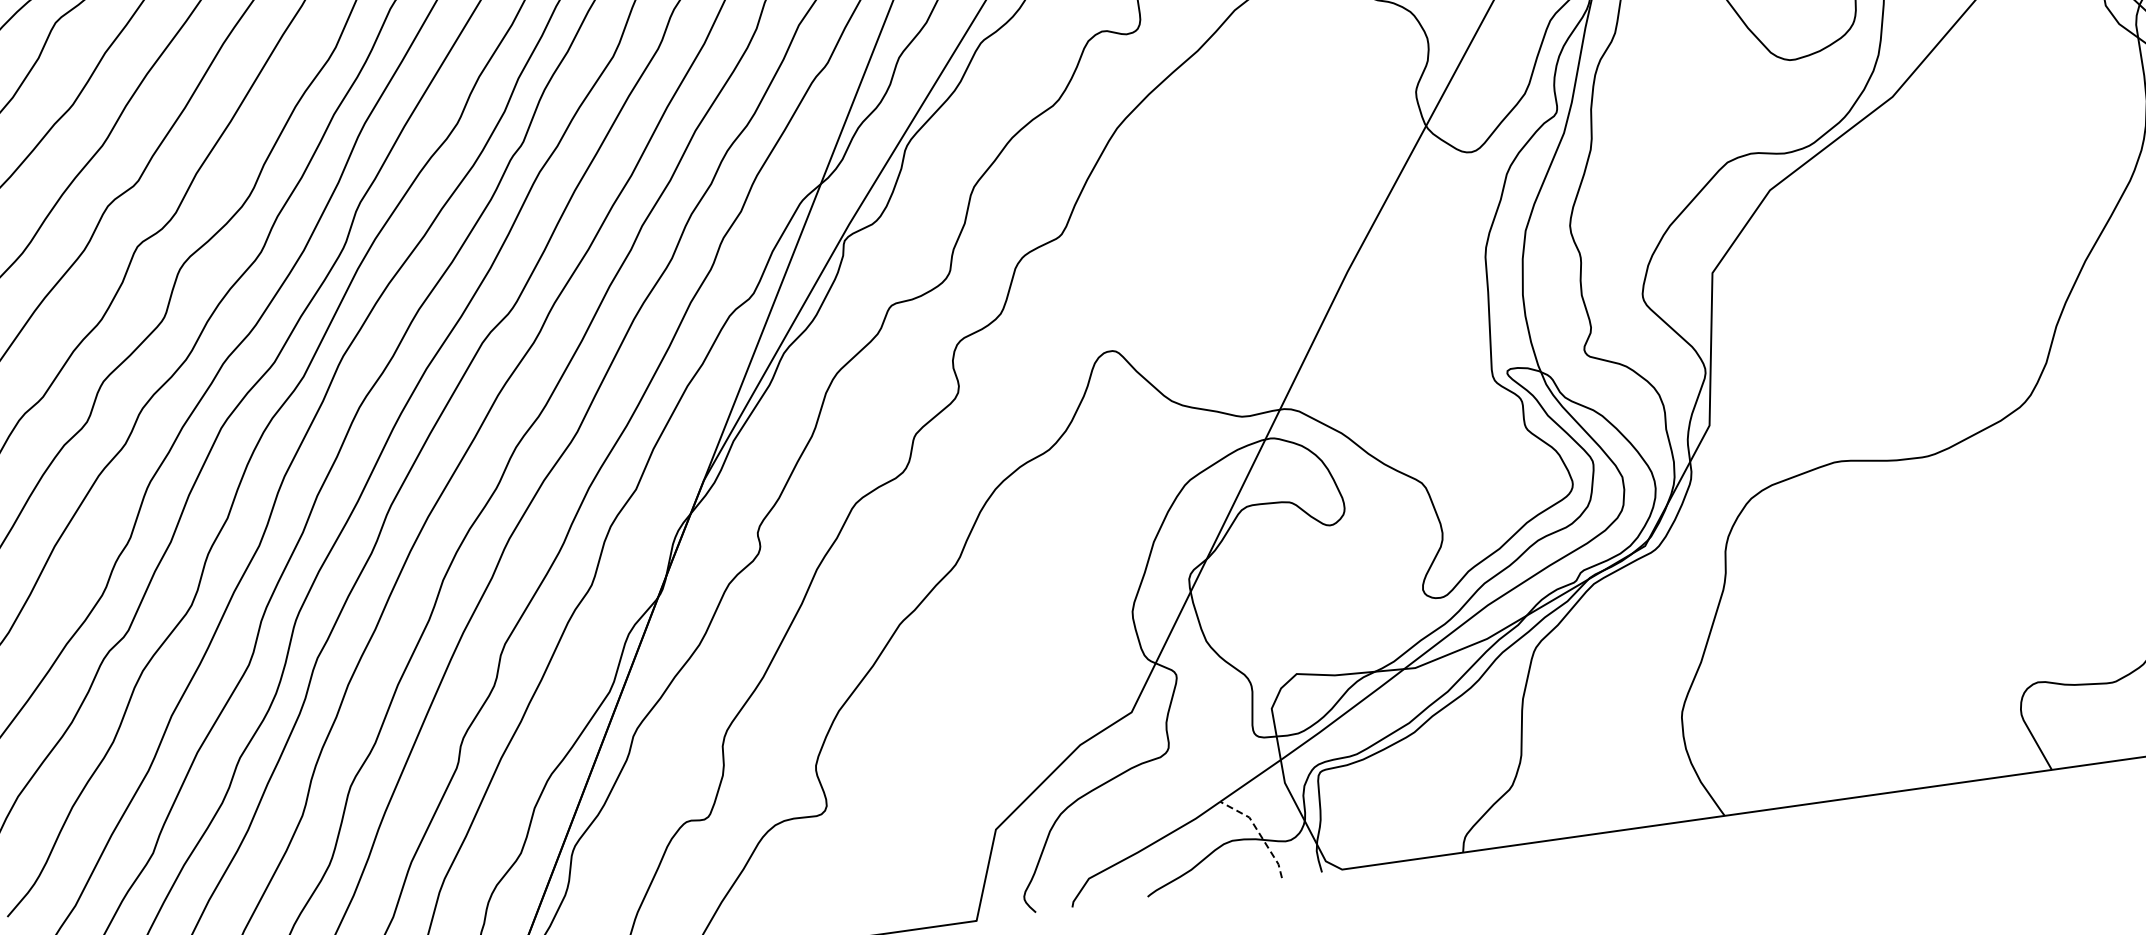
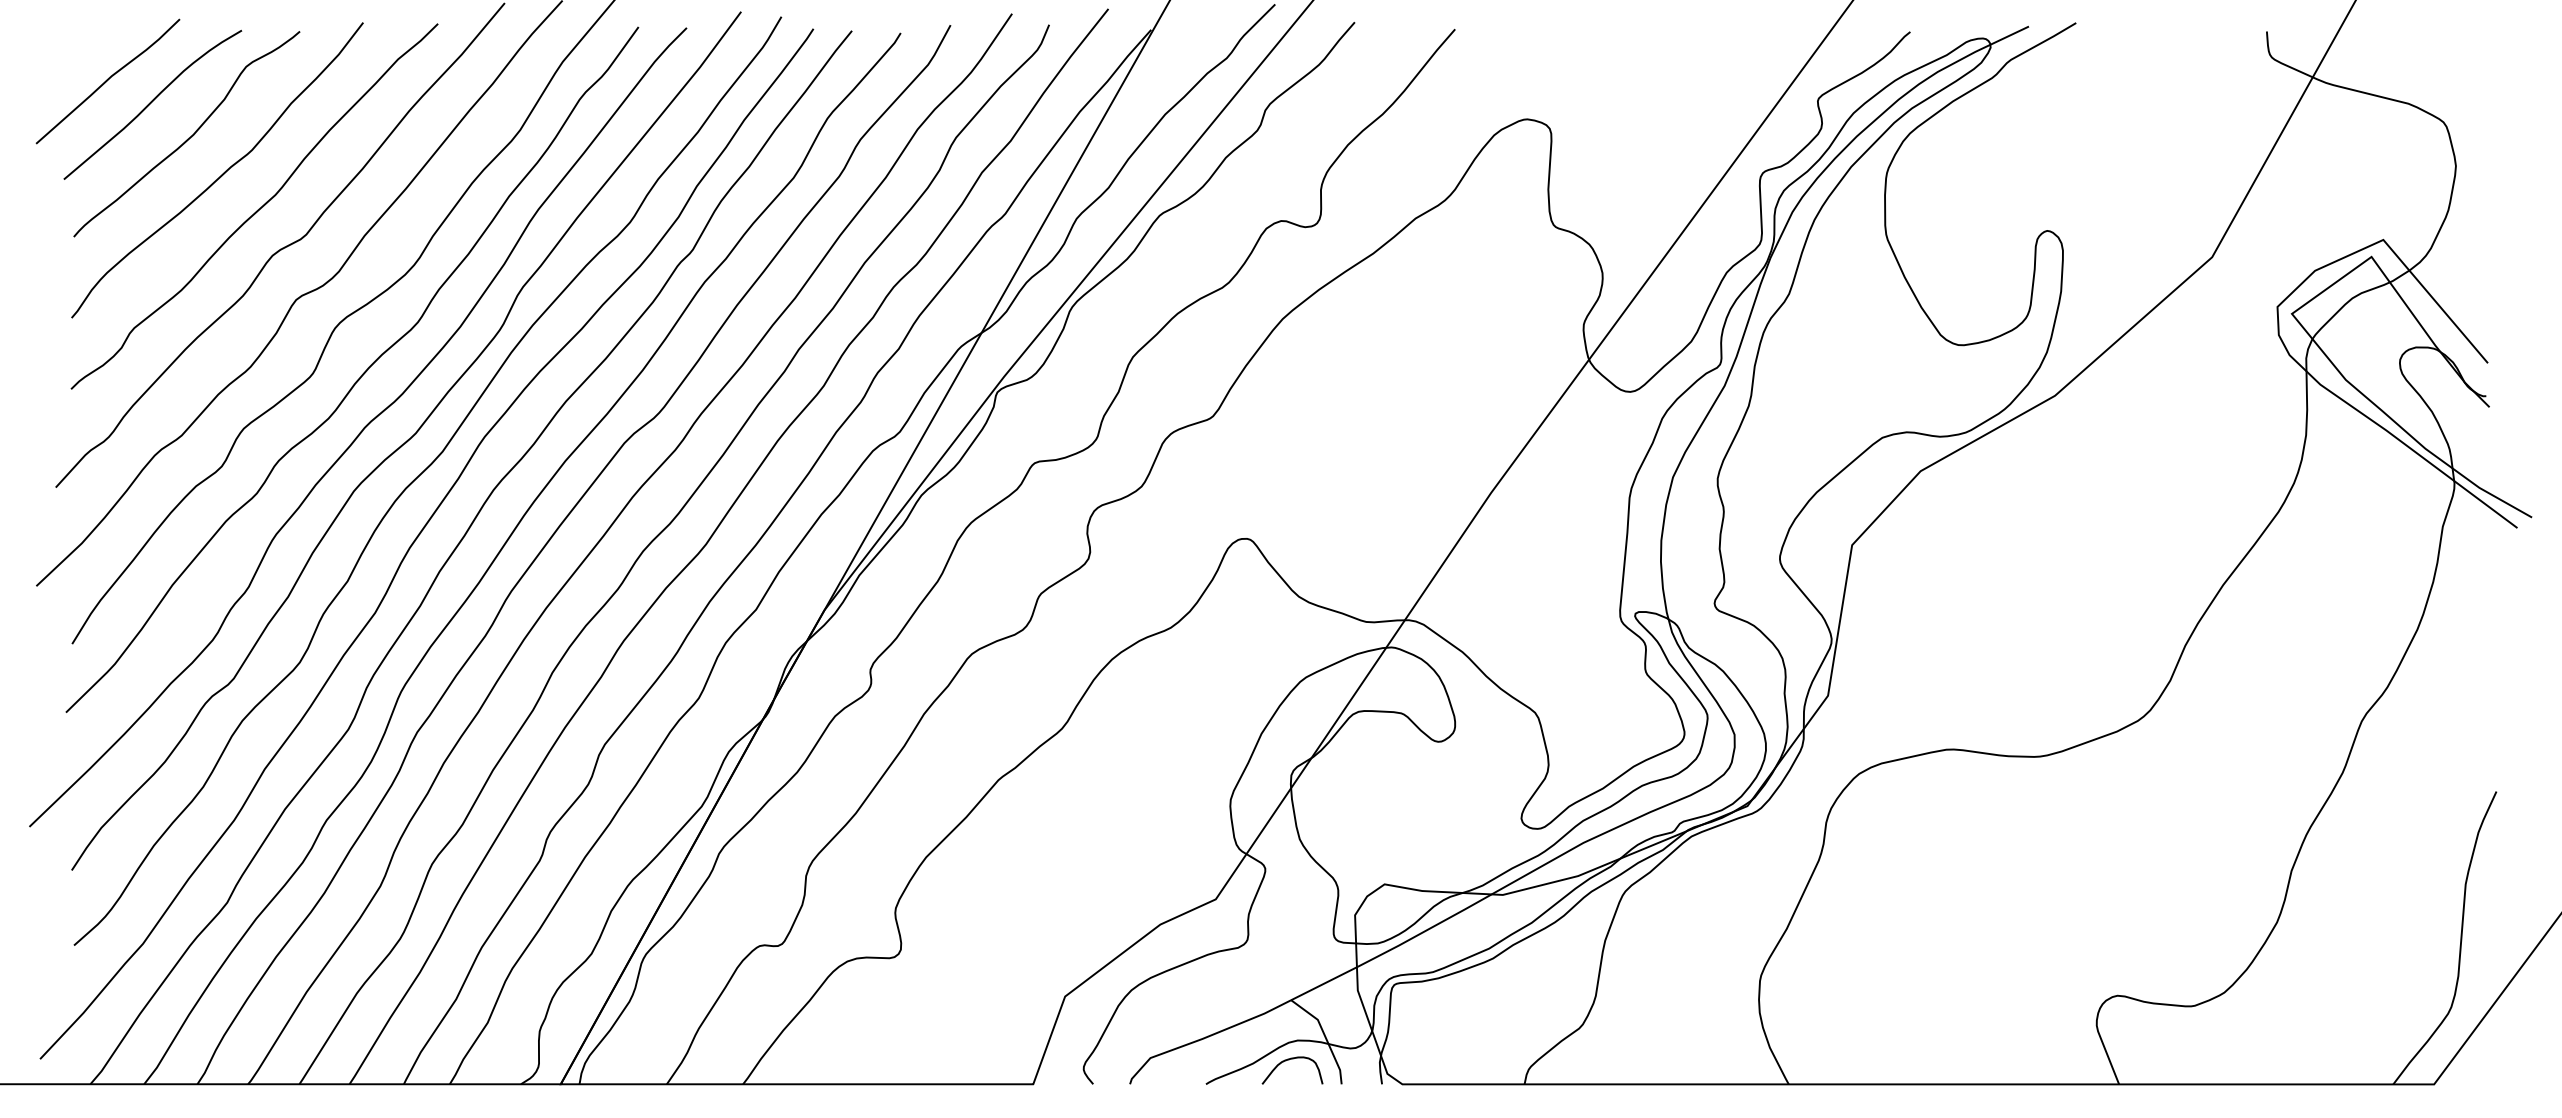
line: (1259, 832) -> (1325, 1036), dashed -> solid
curve: (1227, 861) -> (1289, 1060), added

